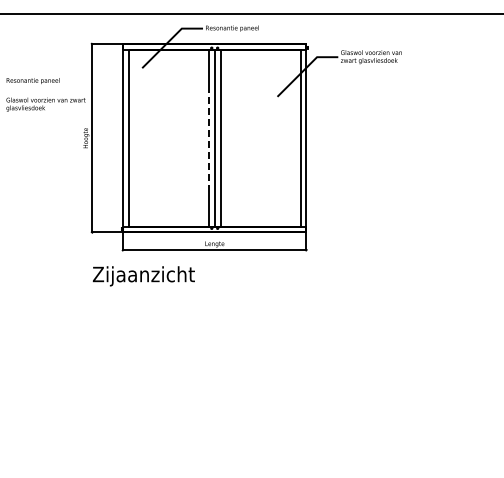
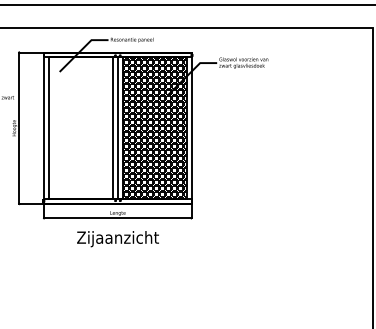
hatch: (260, 137) -> (154, 127), added
line: (208, 138) -> (112, 128), dashed -> solid
text: (143, 276) -> (117, 239), moved

